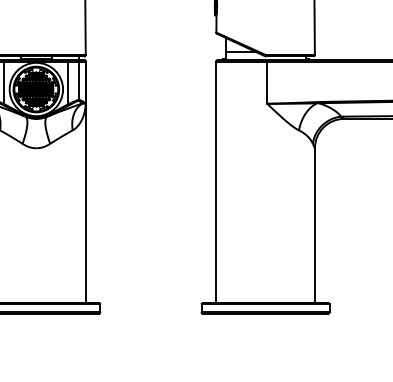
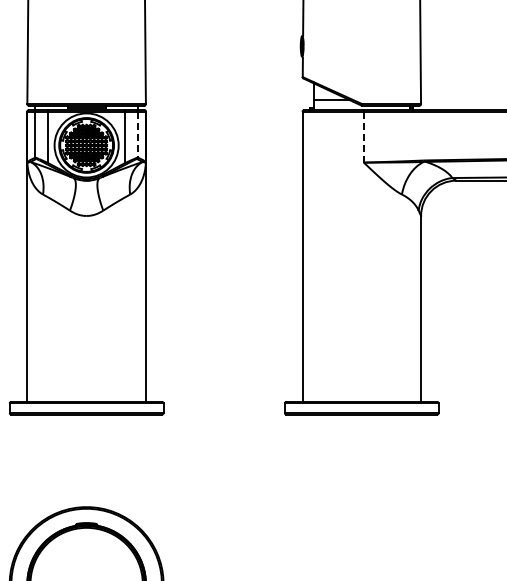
line: (78, 80) -> (137, 134), solid -> dashed
line: (266, 82) -> (363, 137), solid -> dashed

